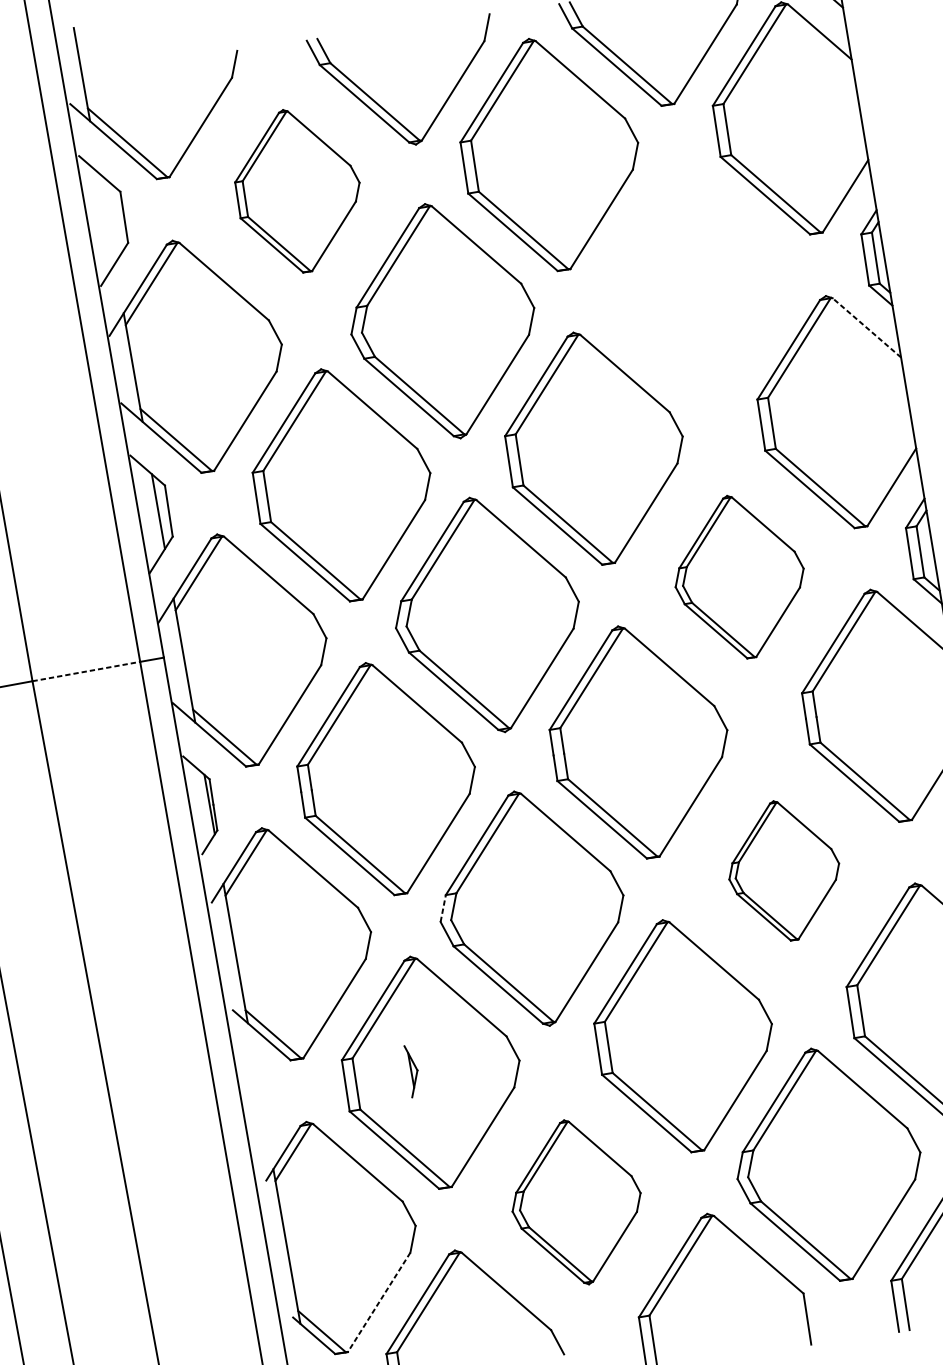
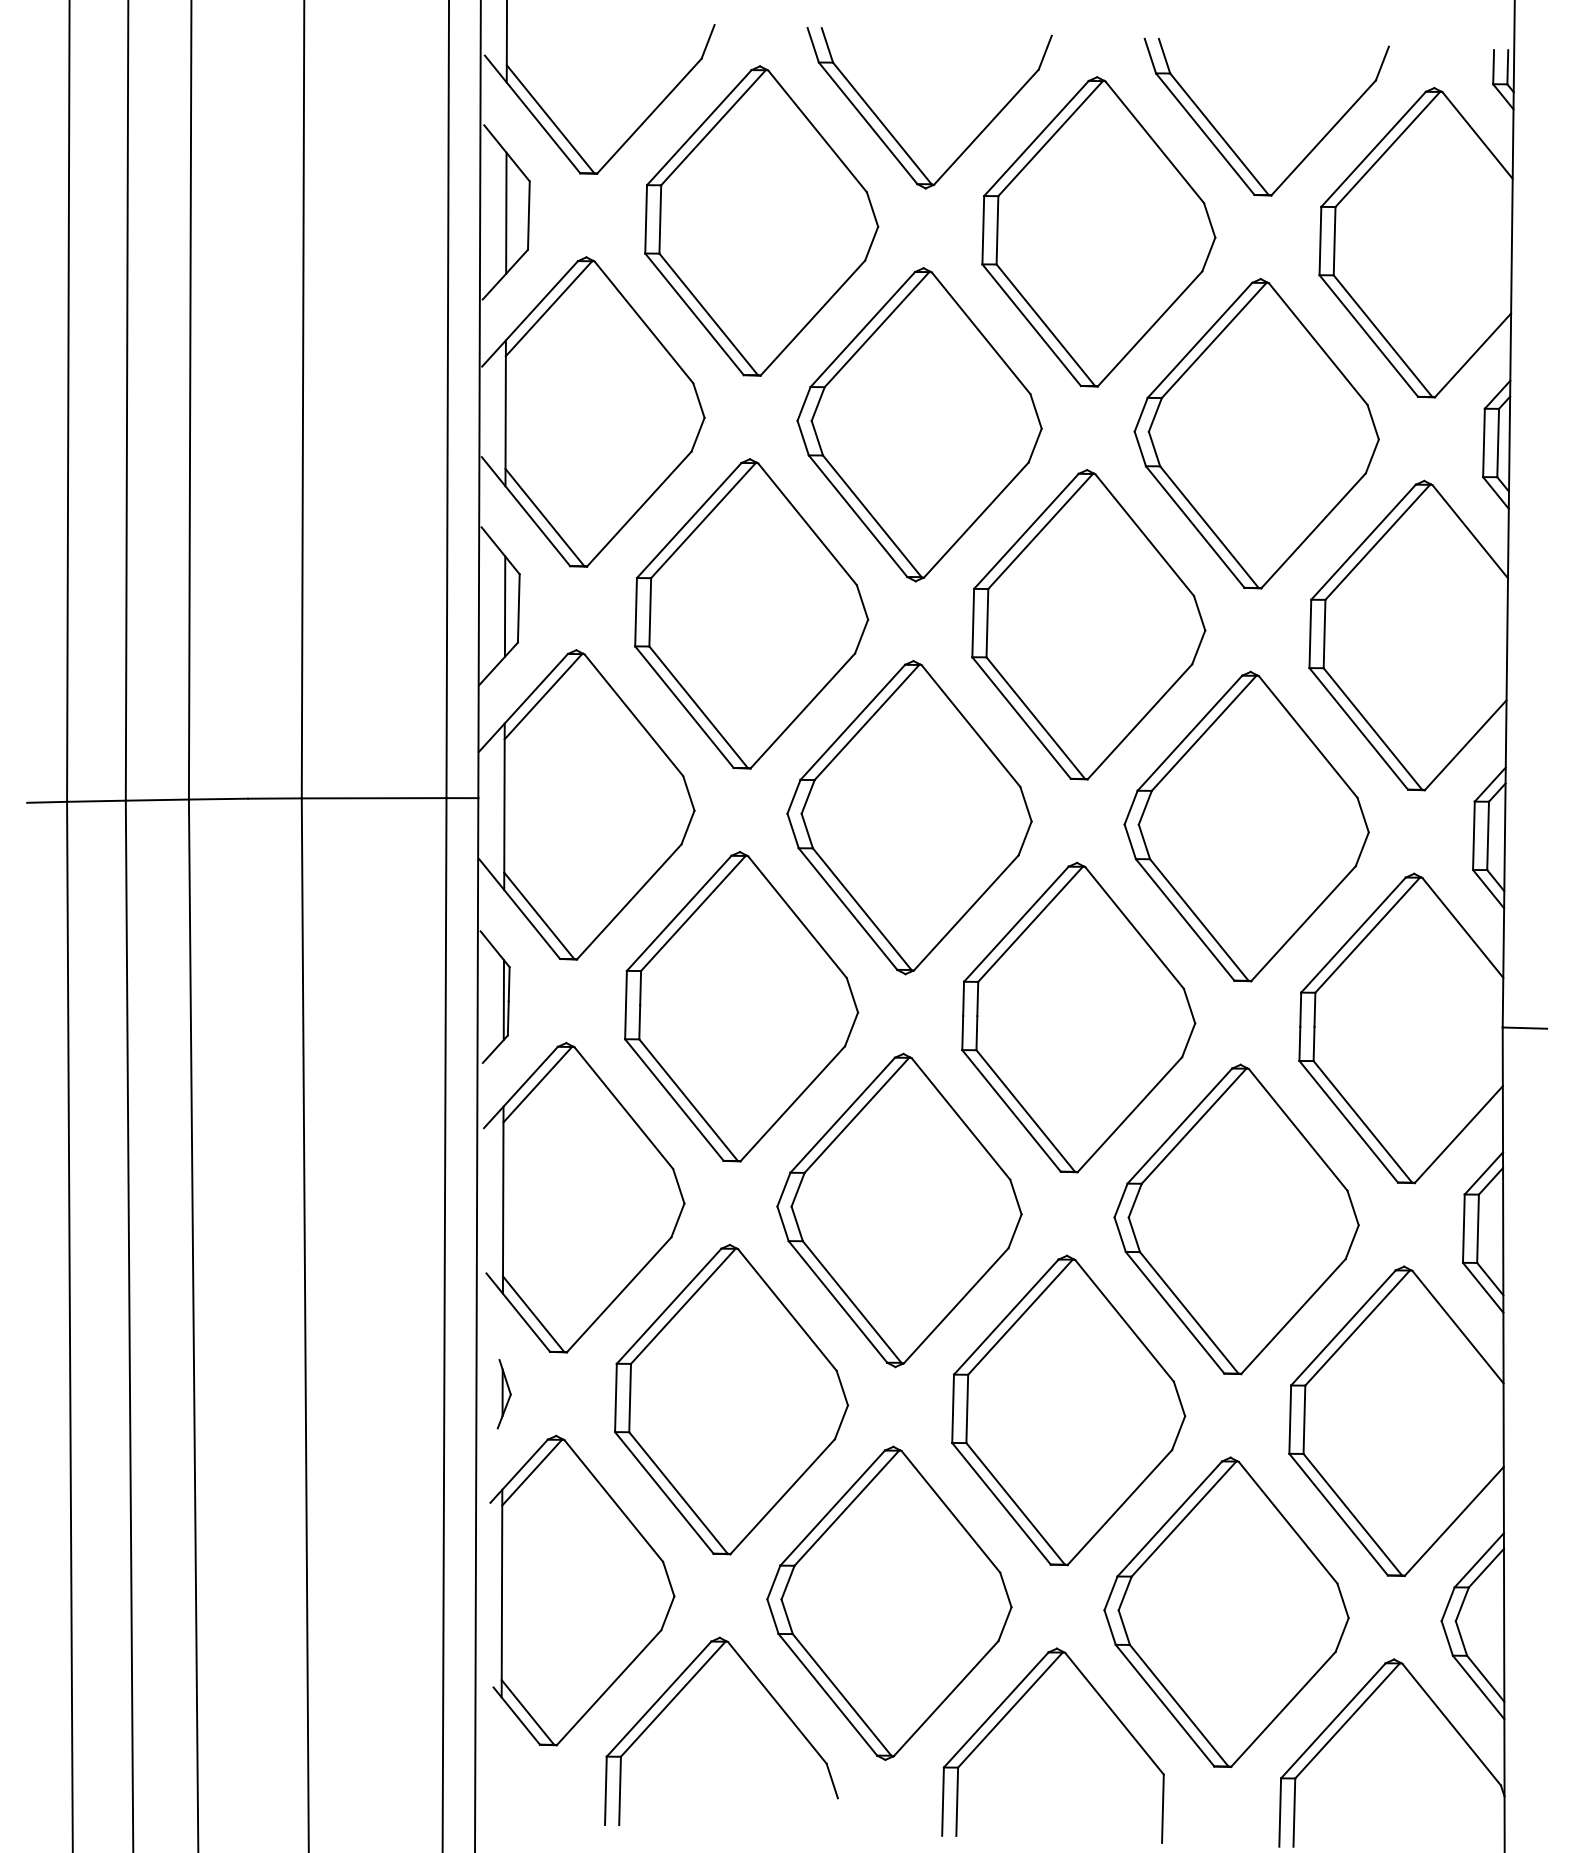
part: (298, 190) -> (761, 220), size x1.43
line: (107, 218) -> (506, 212), added
part: (694, 283) -> (1256, 433), added
line: (866, 327) -> (1470, 531), dashed -> solid
part: (739, 576) -> (1246, 826), size x1.43
line: (86, 671) -> (374, 798), dashed -> solid
part: (784, 870) -> (1236, 1219), size x1.67
line: (443, 908) -> (784, 1189), dashed -> solid
part: (412, 1071) -> (503, 1394), moved
part: (576, 1201) -> (889, 1602), size x1.43
line: (379, 1302) -> (609, 1687), dashed -> solid

